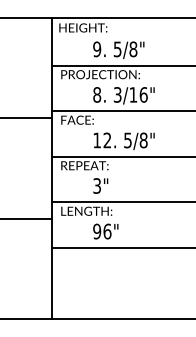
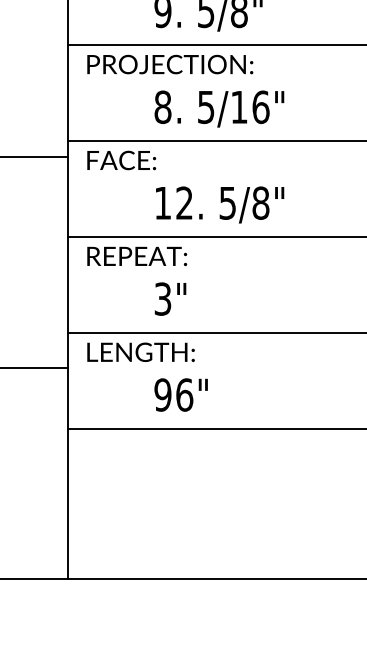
text: (117, 94) -> (205, 106), 3/16" -> 5/16"

